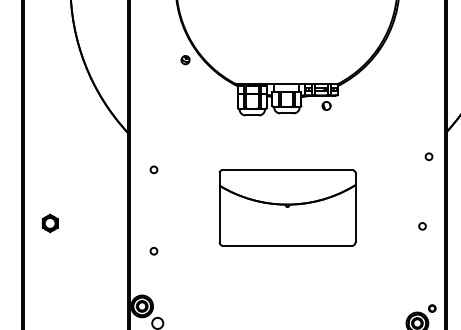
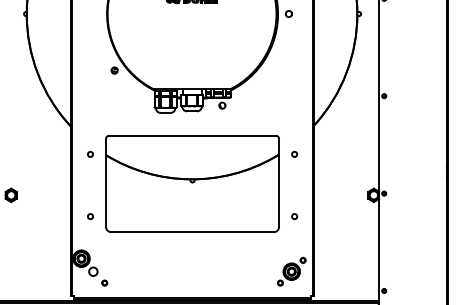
circle: (428, 156) -> (294, 154), moved
part: (287, 207) -> (192, 183), size x1.67
circle: (422, 226) -> (294, 216), moved

